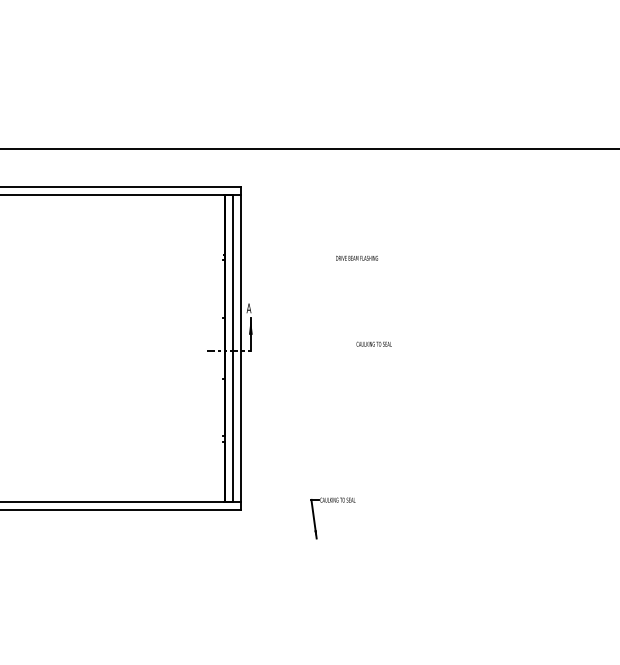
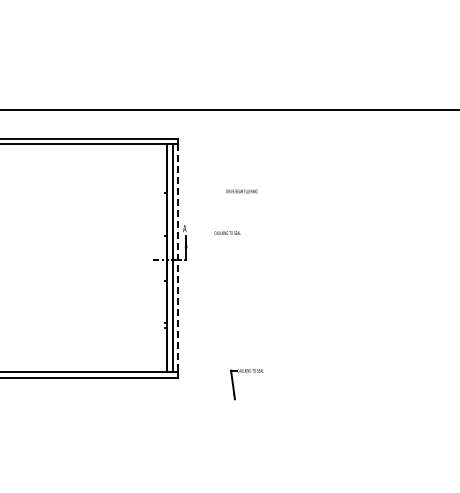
text: (356, 258) -> (241, 191), moved
text: (374, 343) -> (227, 232), moved
line: (240, 348) -> (178, 258), solid -> dashed

